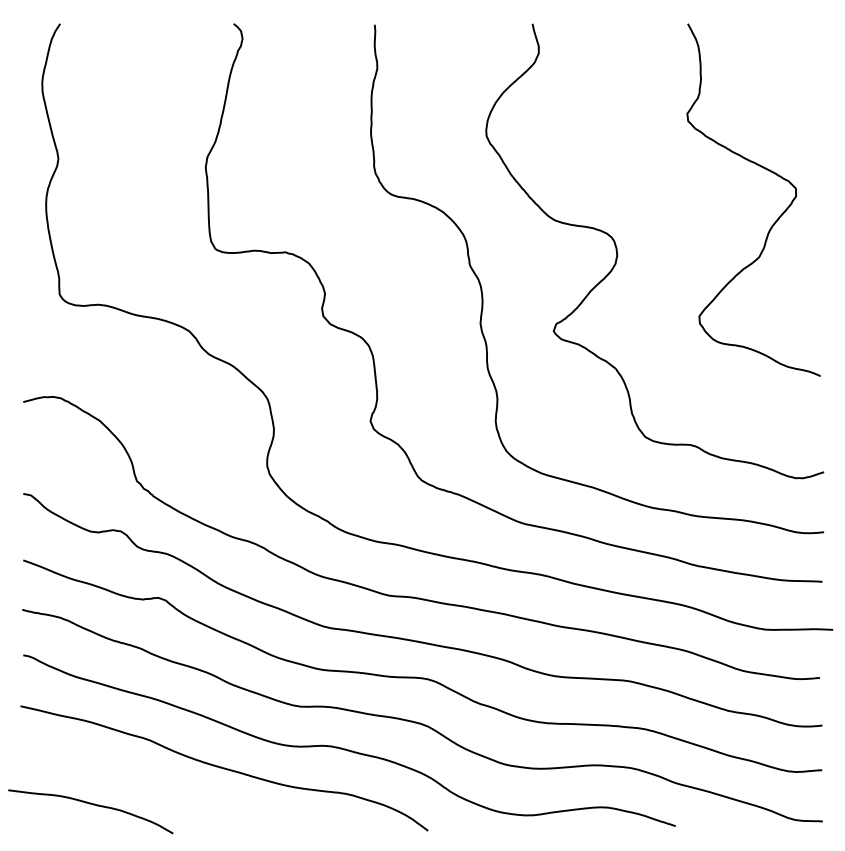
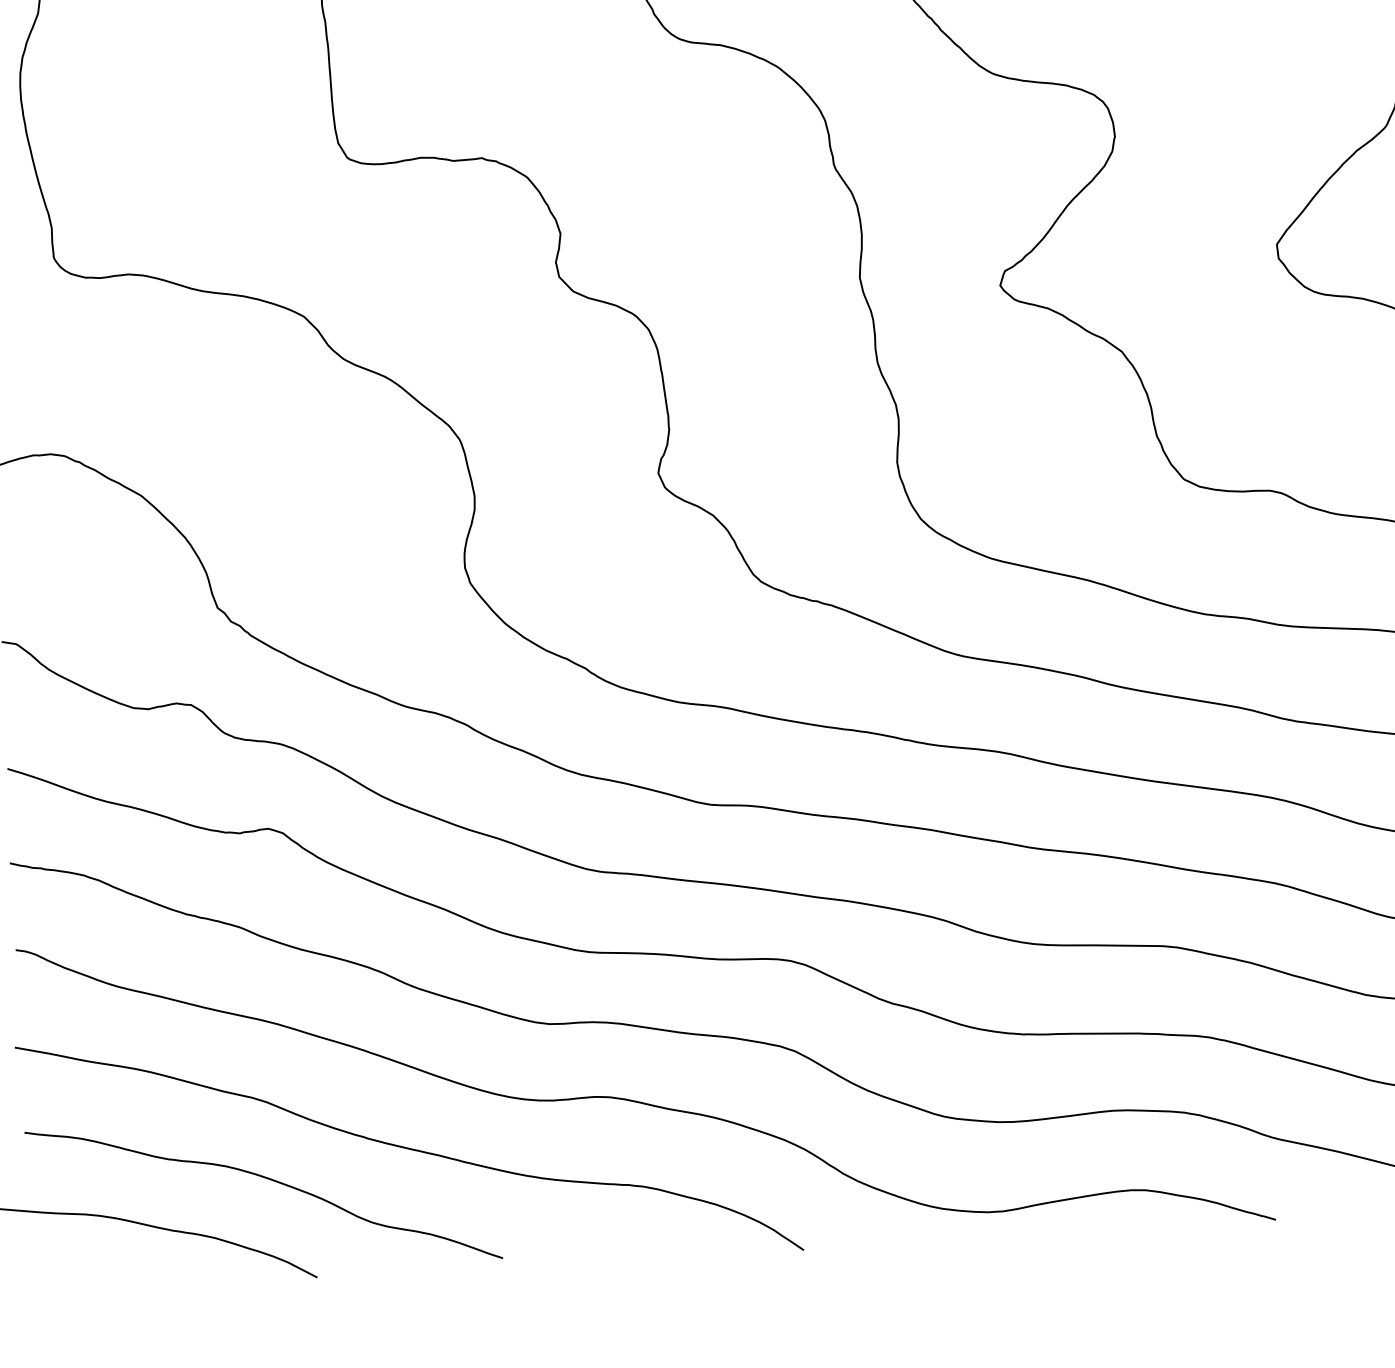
curve: (148, 781) -> (265, 1180), added

